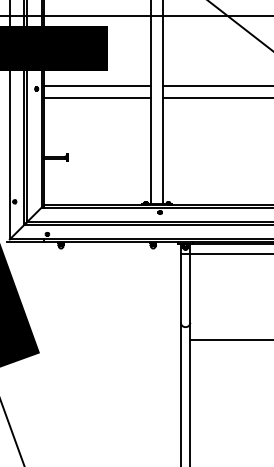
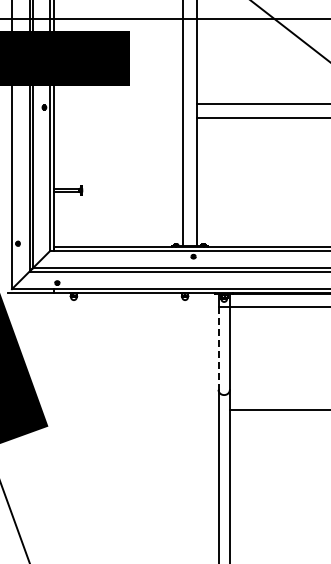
line: (97, 85) -> (117, 103), removed
line: (97, 98) -> (117, 118), removed
line: (180, 288) -> (218, 348), solid -> dashed

